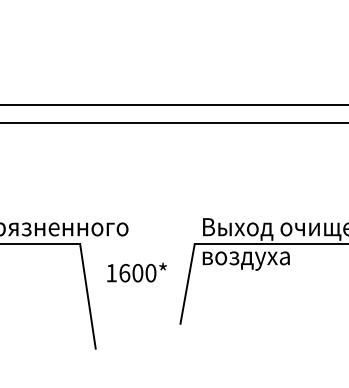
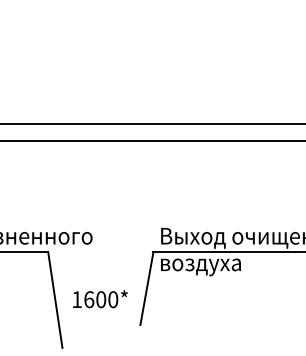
text: (136, 272) -> (99, 299), moved

